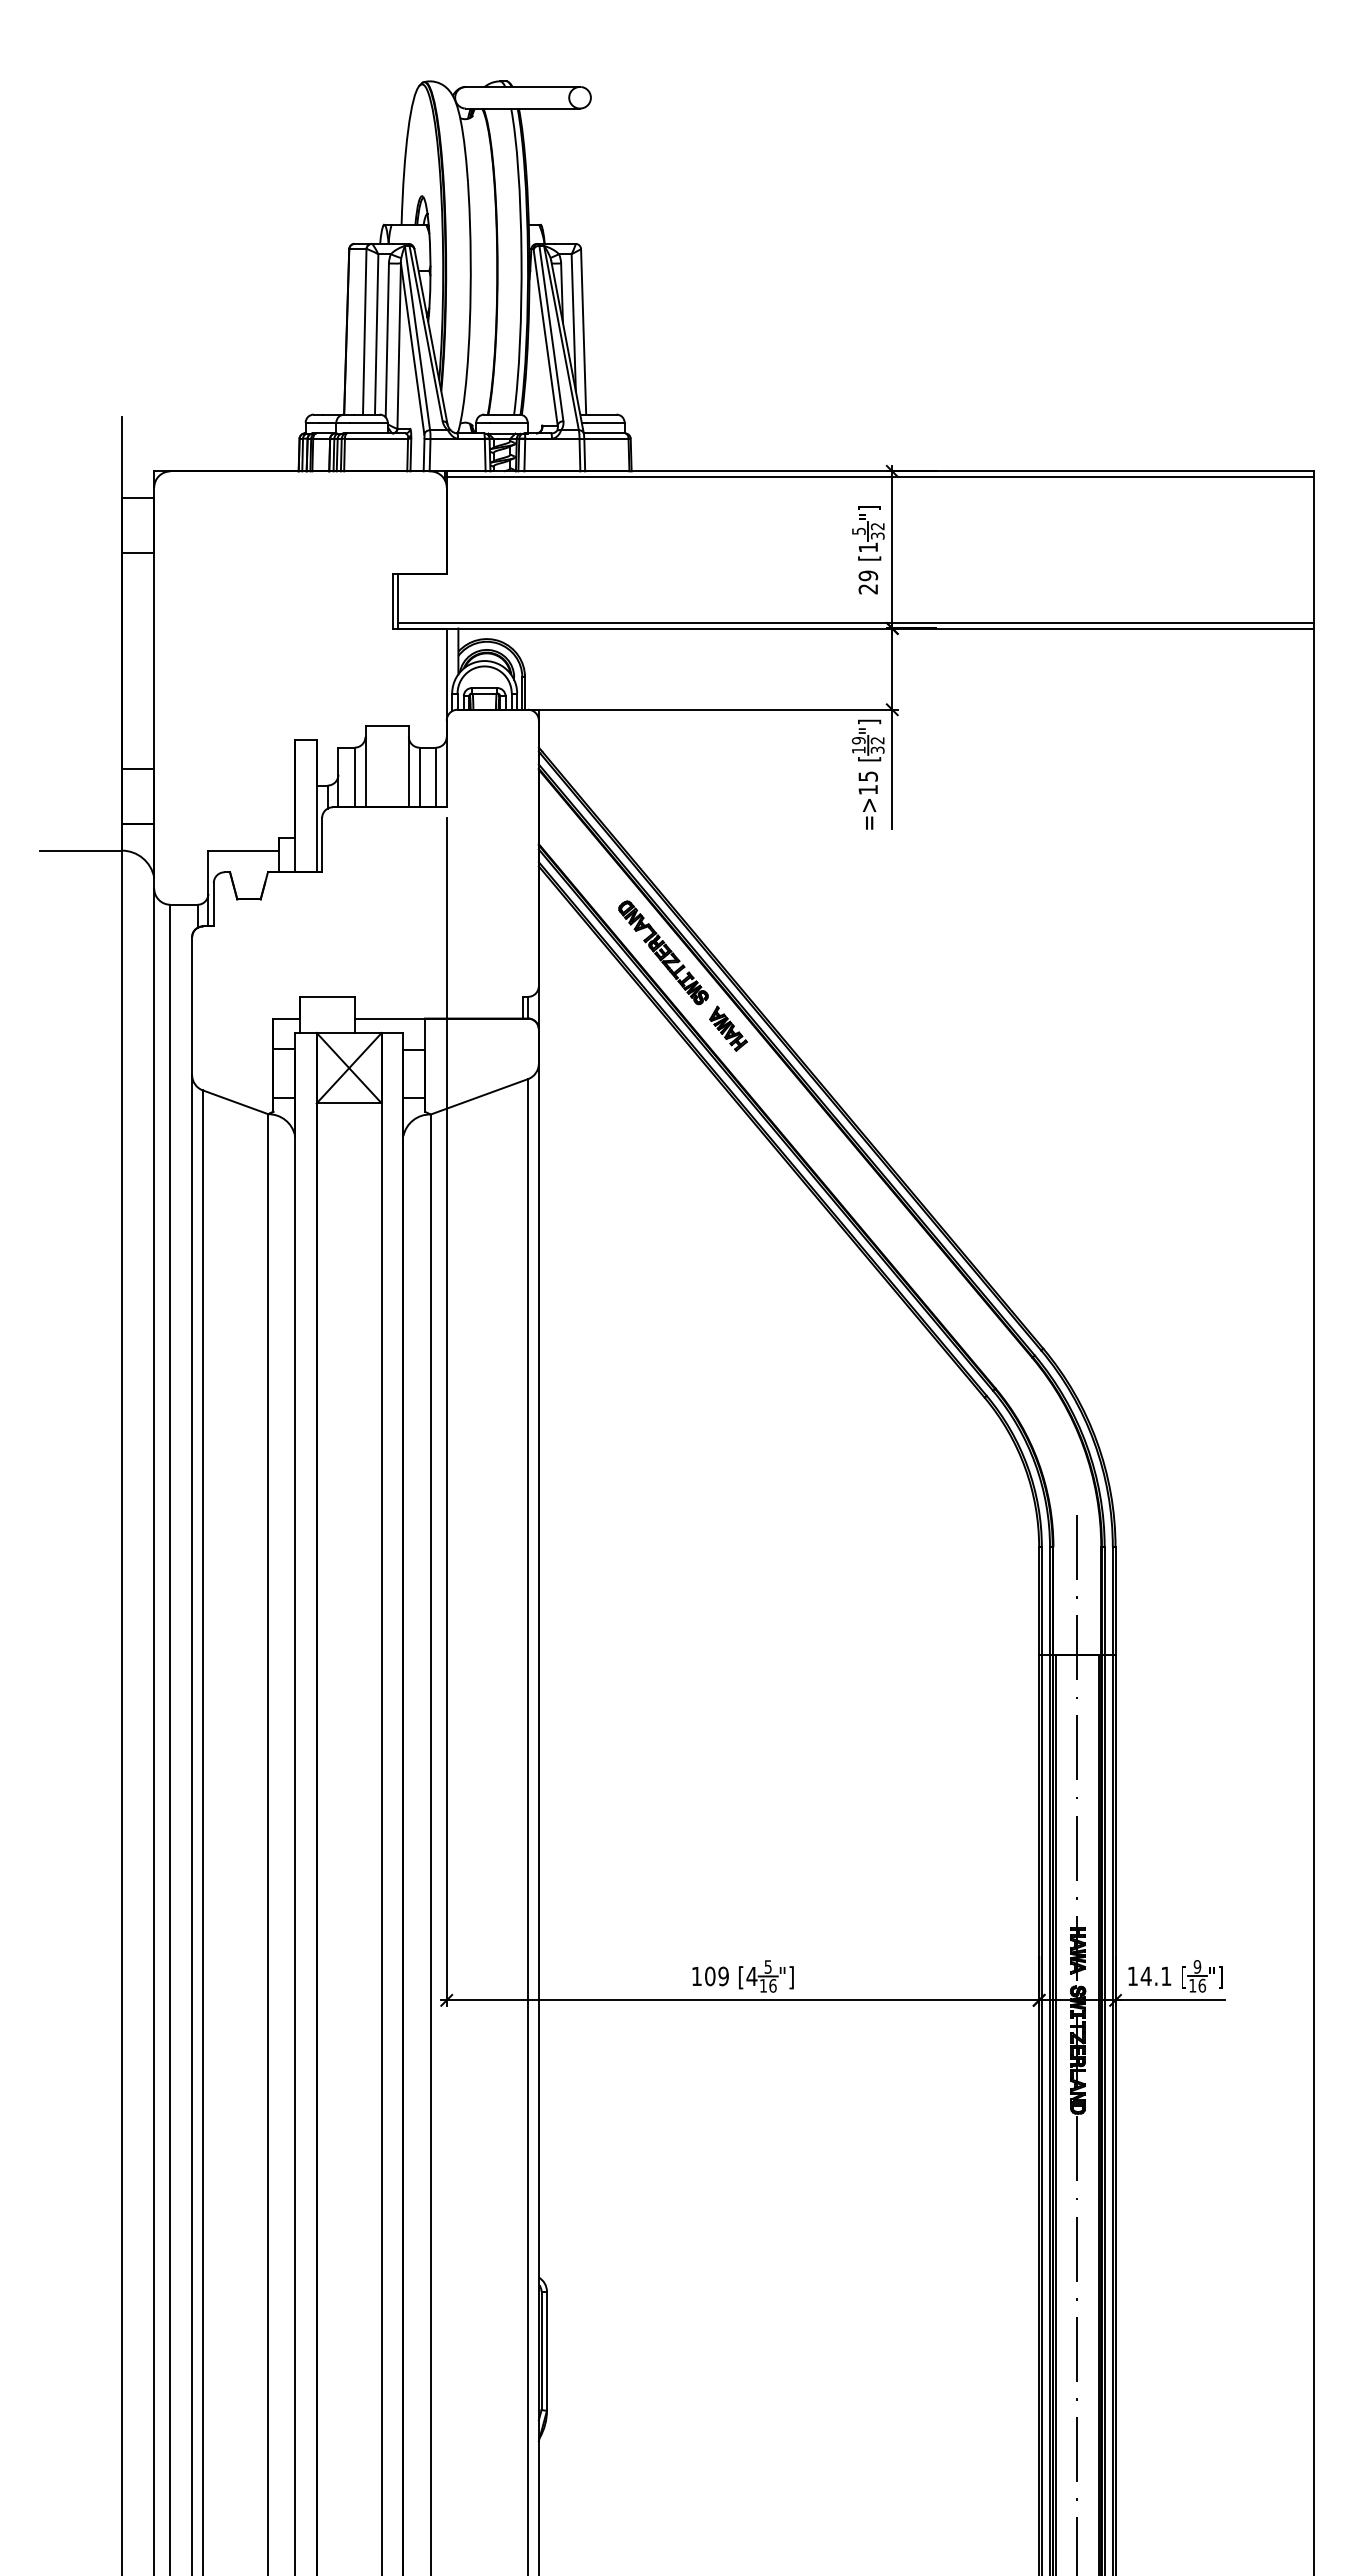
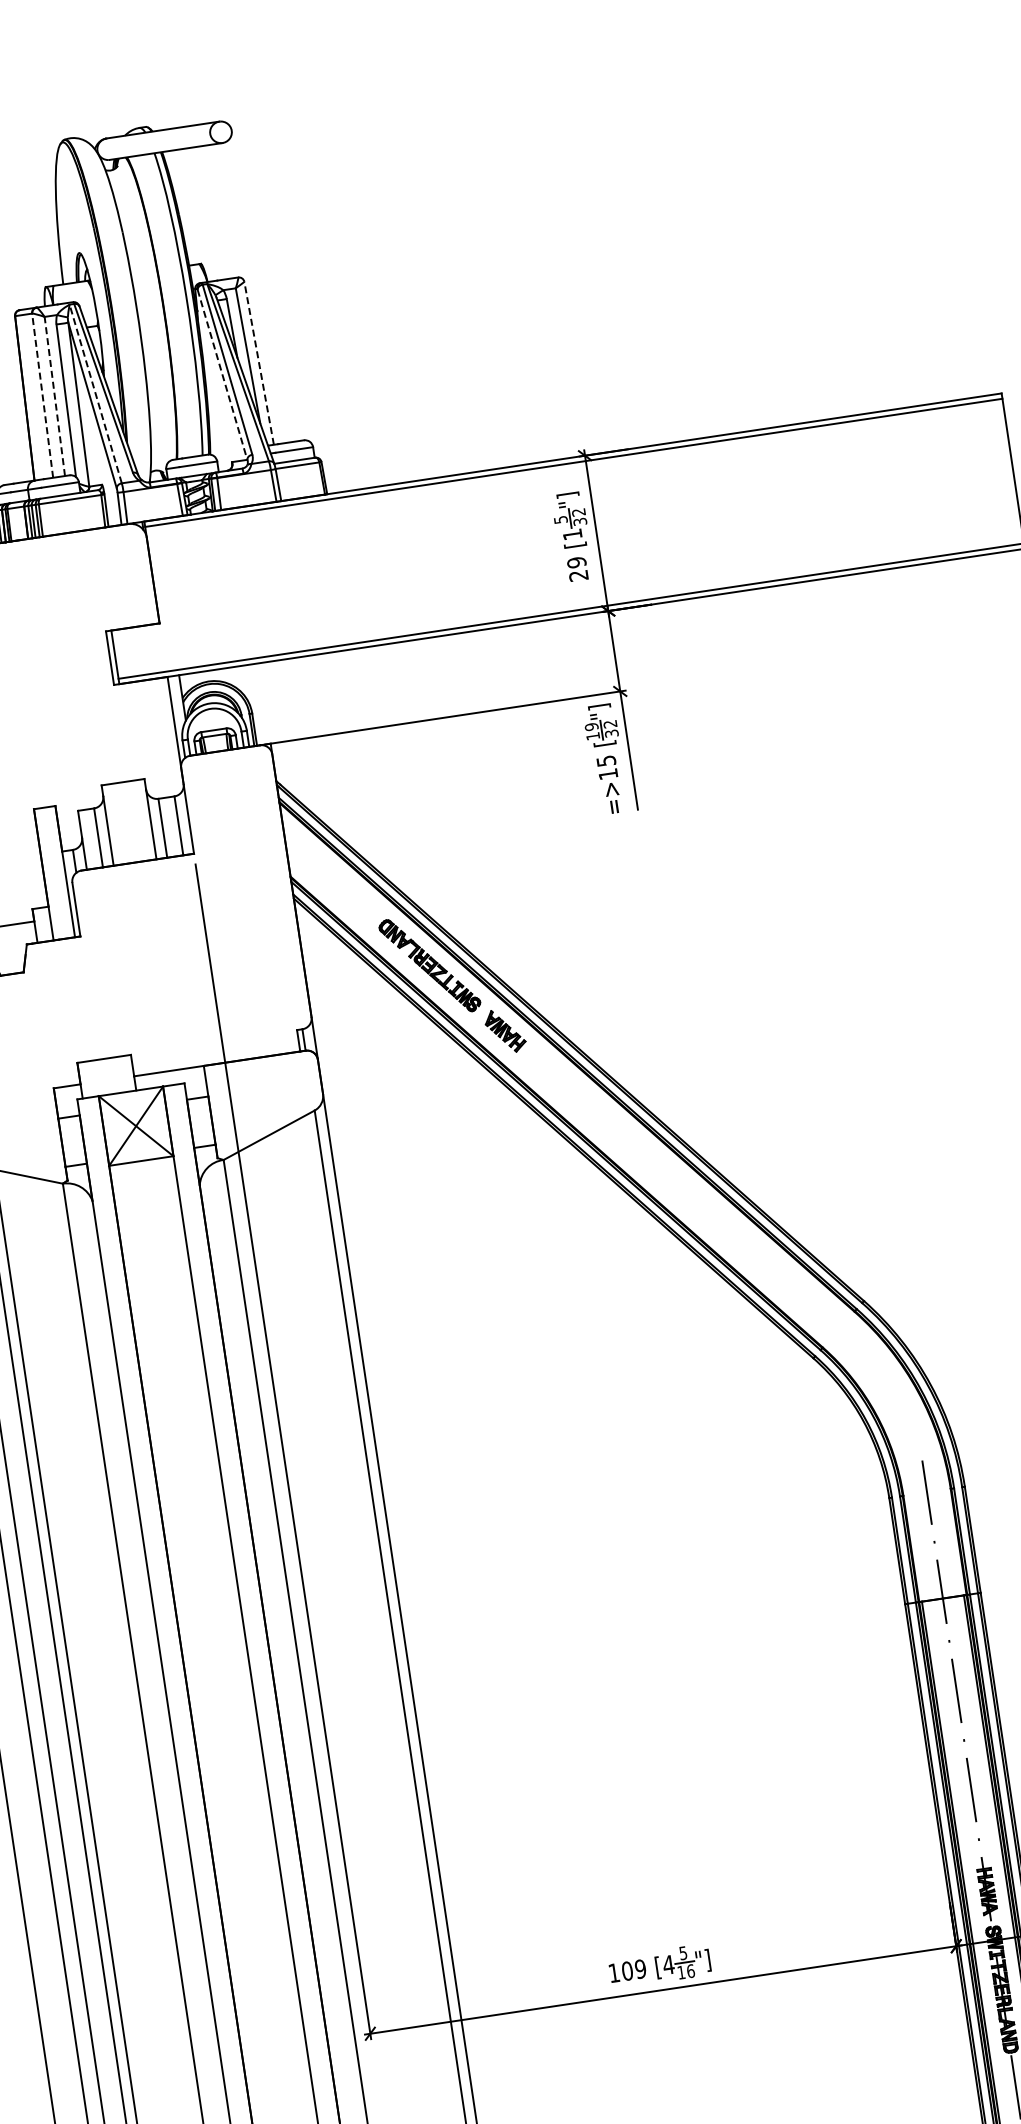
line: (364, 331) -> (42, 395), solid -> dashed
line: (583, 331) -> (258, 363), solid -> dashed
line: (376, 333) -> (54, 395), solid -> dashed
line: (417, 337) -> (95, 393), solid -> dashed
line: (545, 337) -> (222, 374), solid -> dashed

